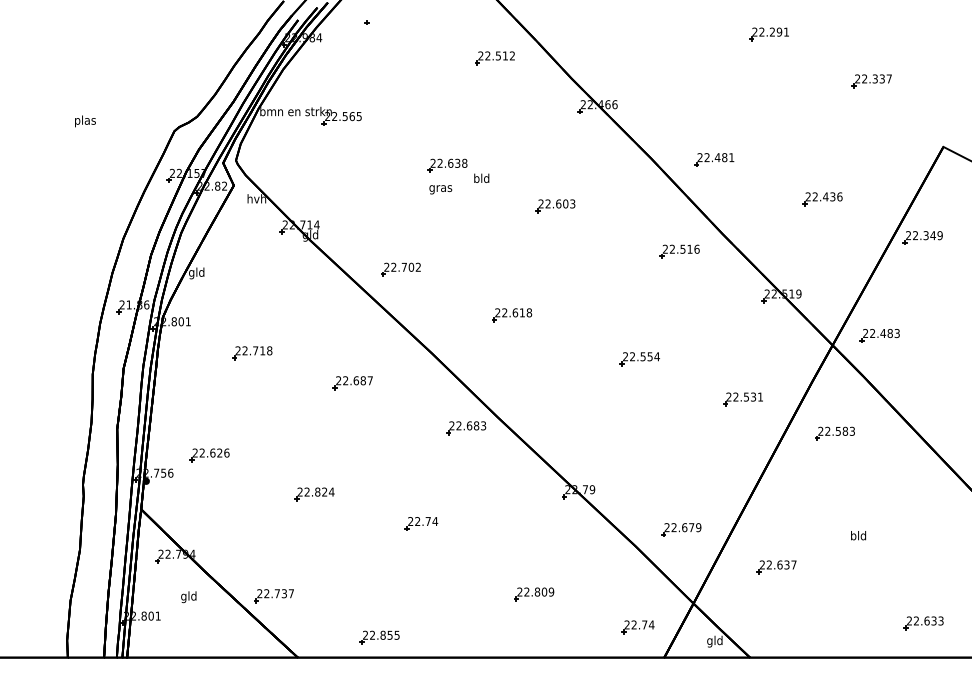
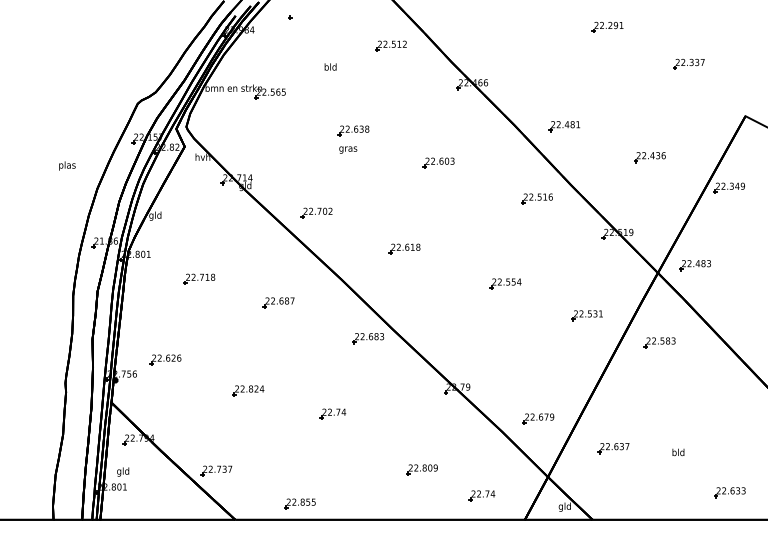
text: (85, 120) -> (67, 165), moved
text: (481, 177) -> (330, 66), moved
text: (858, 535) -> (678, 452), moved
text: (189, 596) -> (123, 471), moved
part: (637, 626) -> (481, 495), moved

